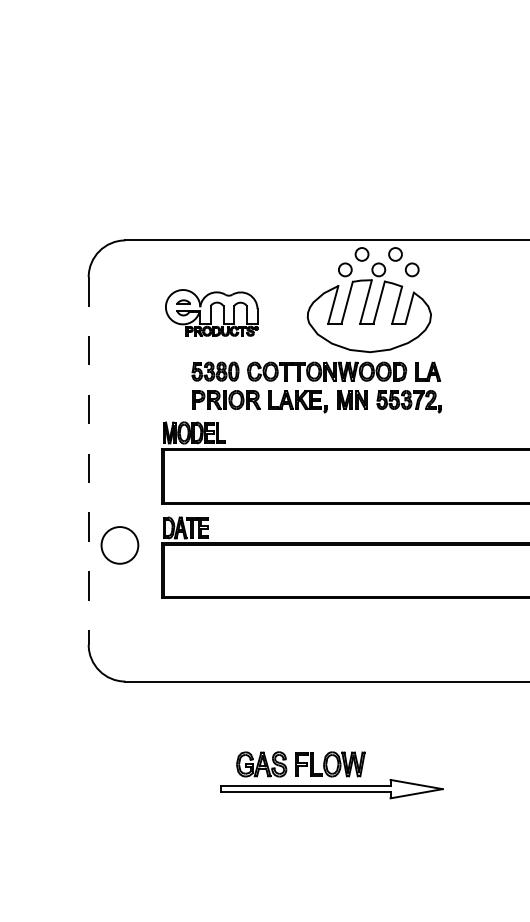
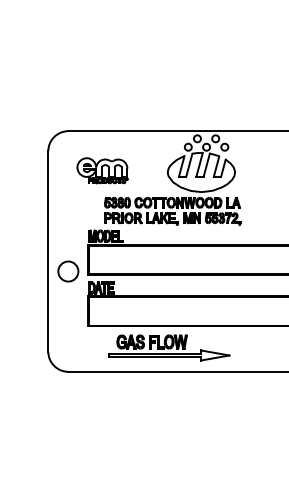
part: (211, 312) -> (102, 170), moved
line: (89, 461) -> (48, 251), dashed -> solid
circle: (120, 545) -> (68, 271), moved
part: (332, 774) -> (169, 347), moved

